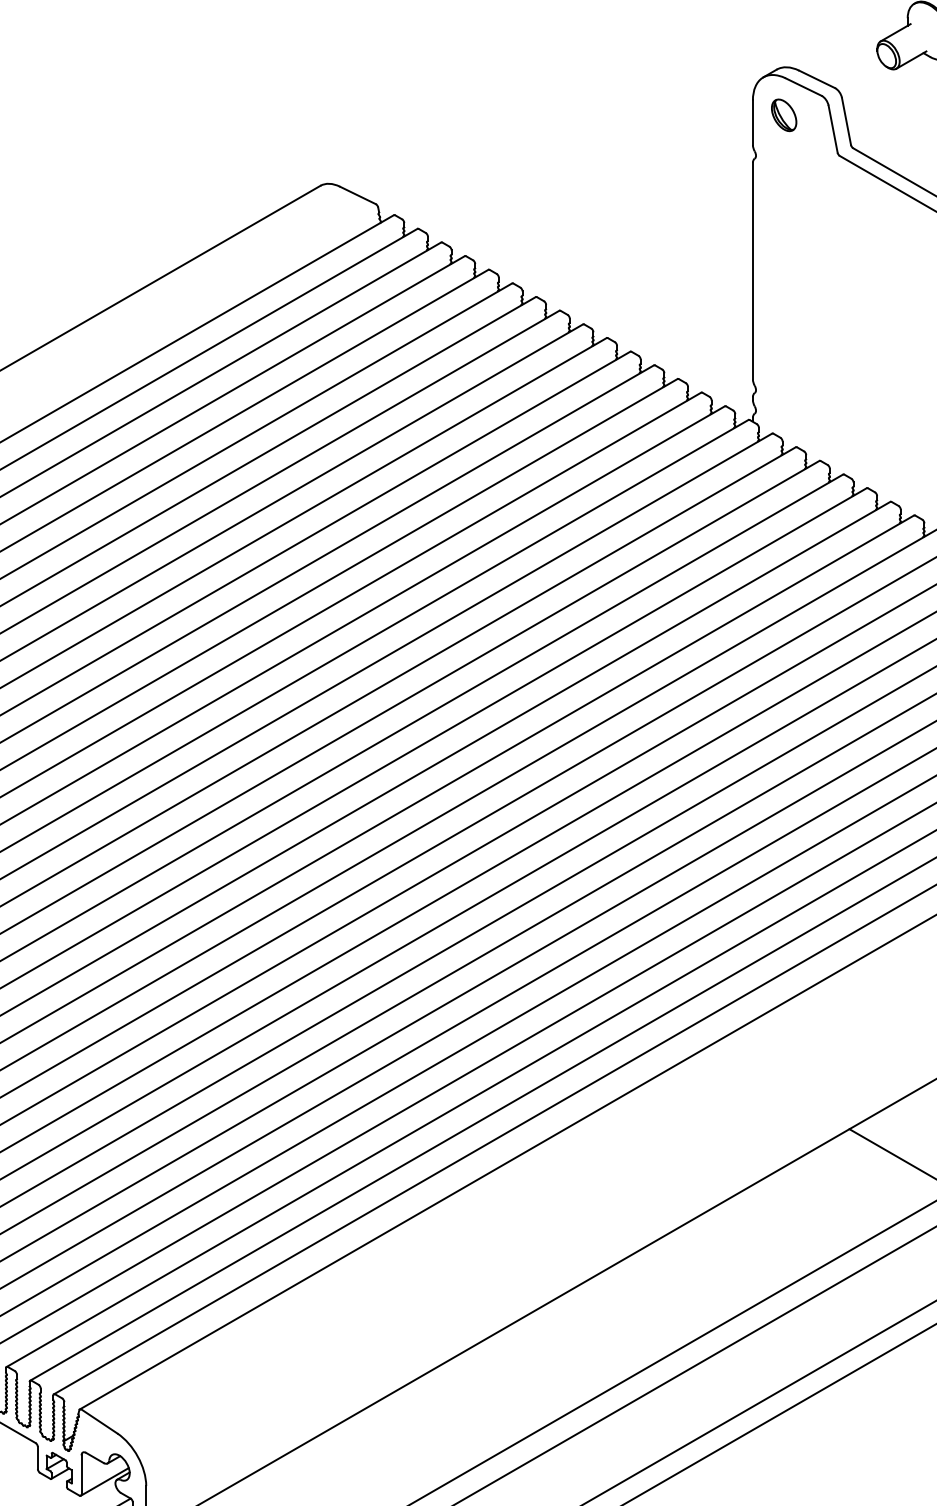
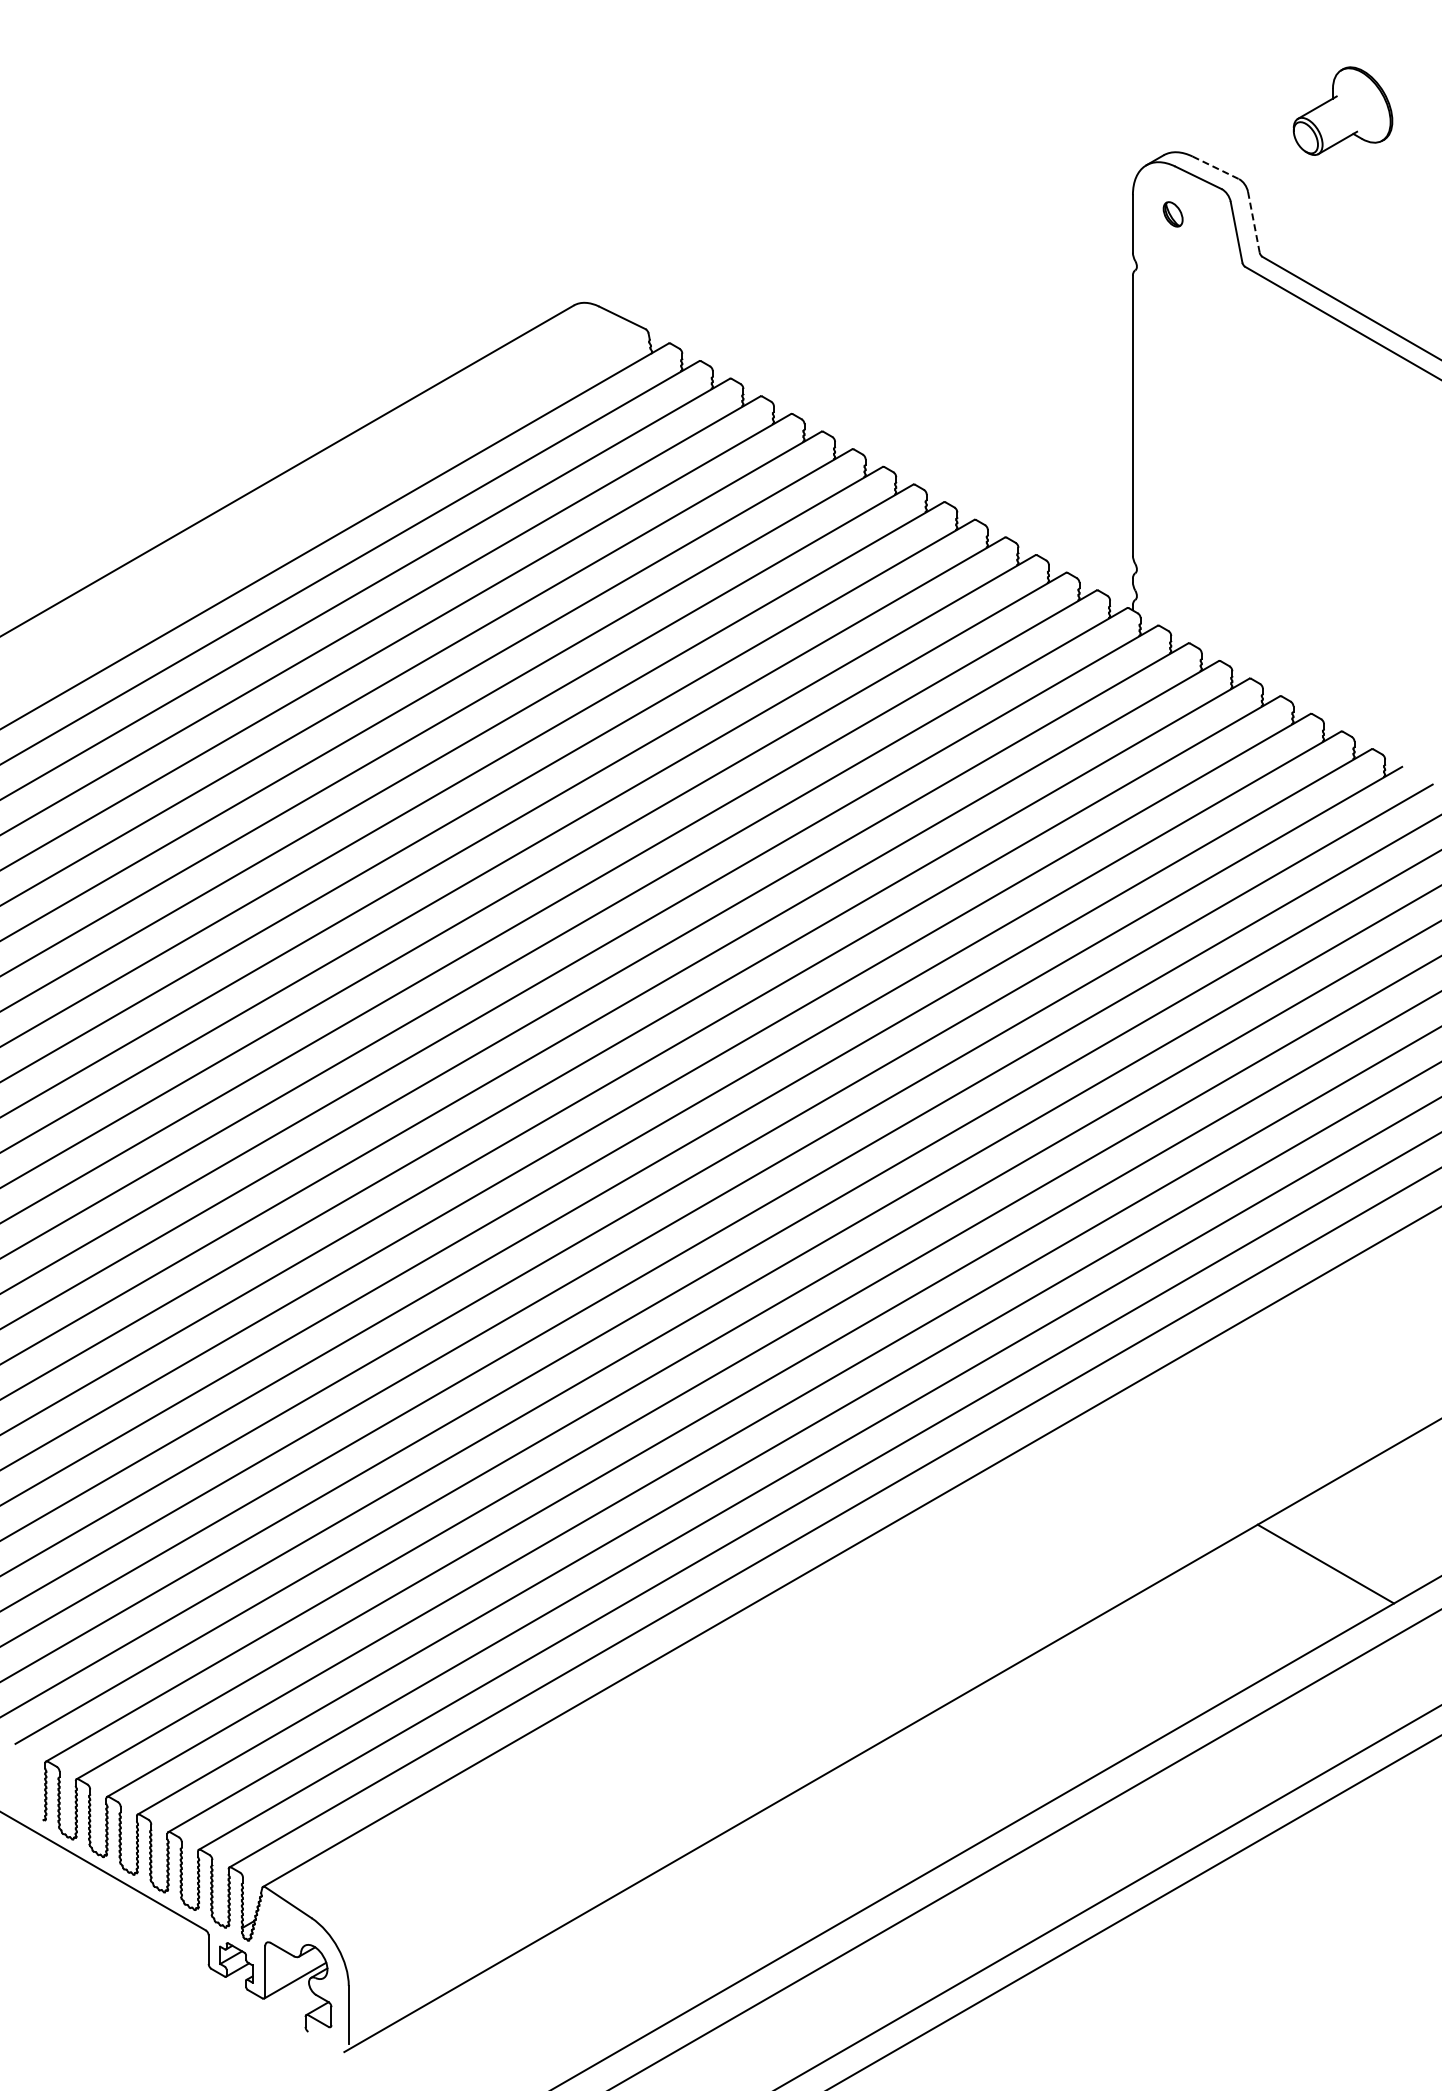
line: (816, 79) -> (1215, 167), solid -> dashed
part: (783, 115) -> (1172, 214), size x0.6
line: (846, 121) -> (1253, 222), solid -> dashed

